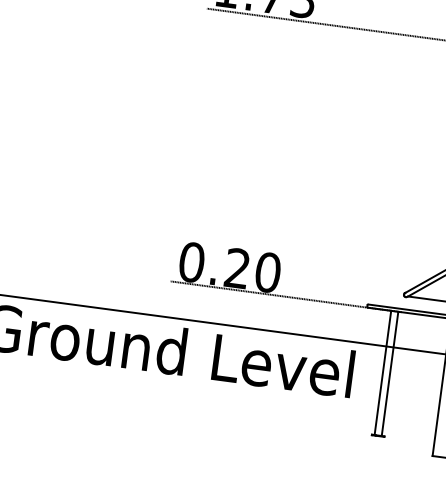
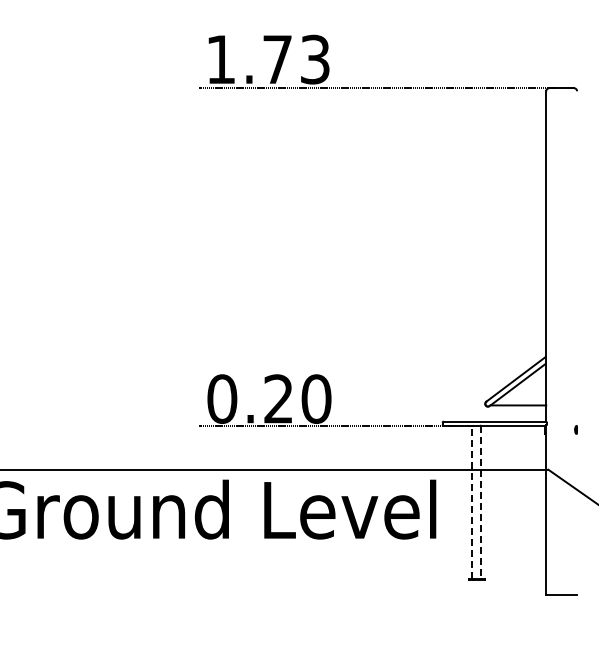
line: (383, 373) -> (472, 502), solid -> dashed
line: (390, 374) -> (481, 503), solid -> dashed

